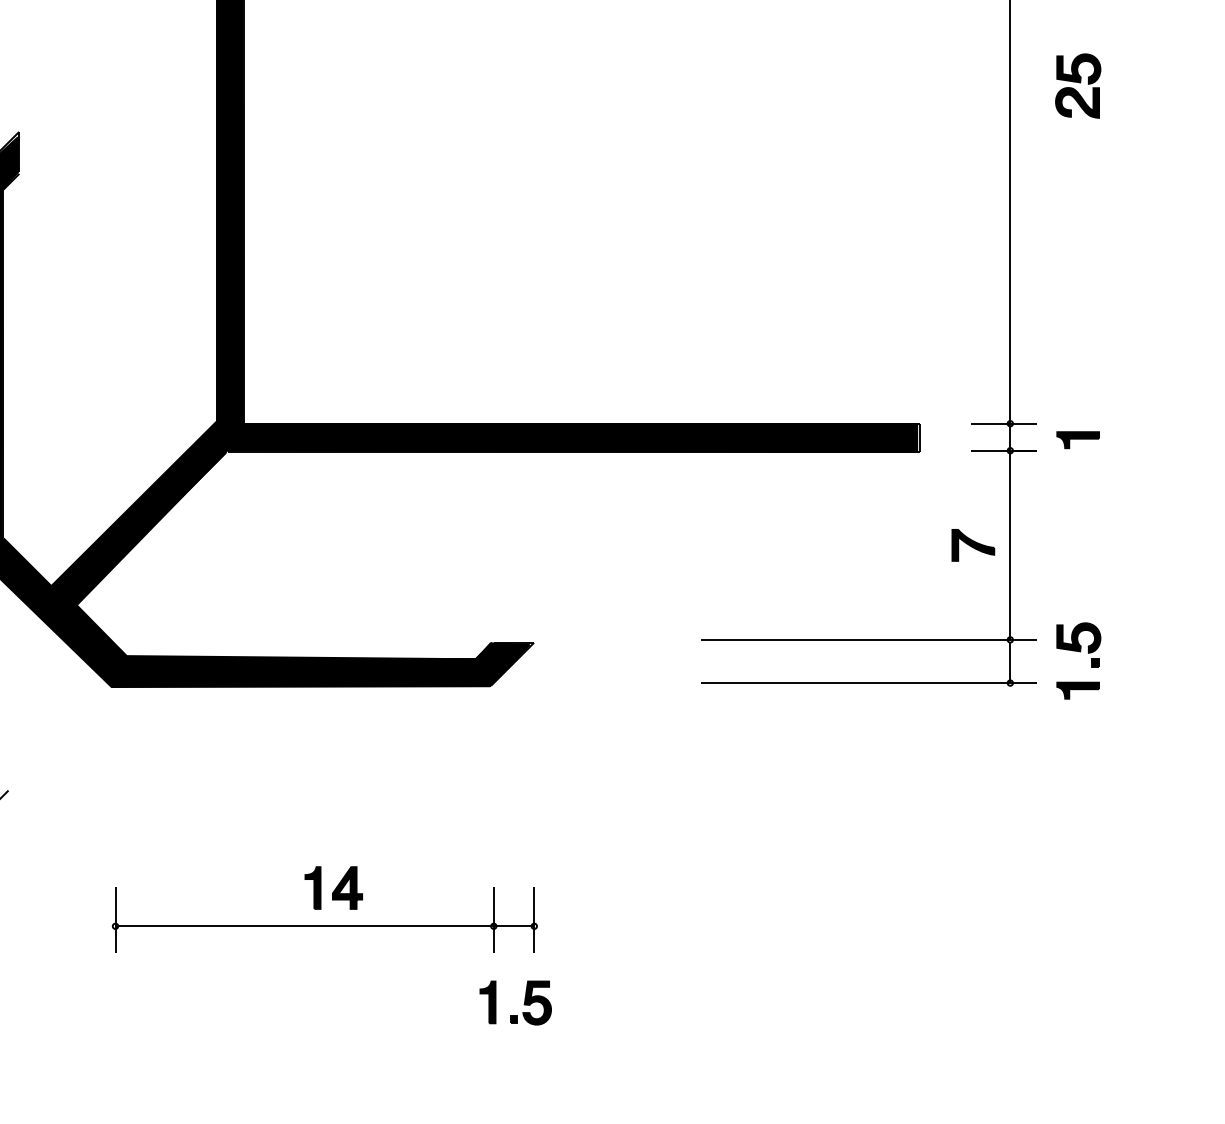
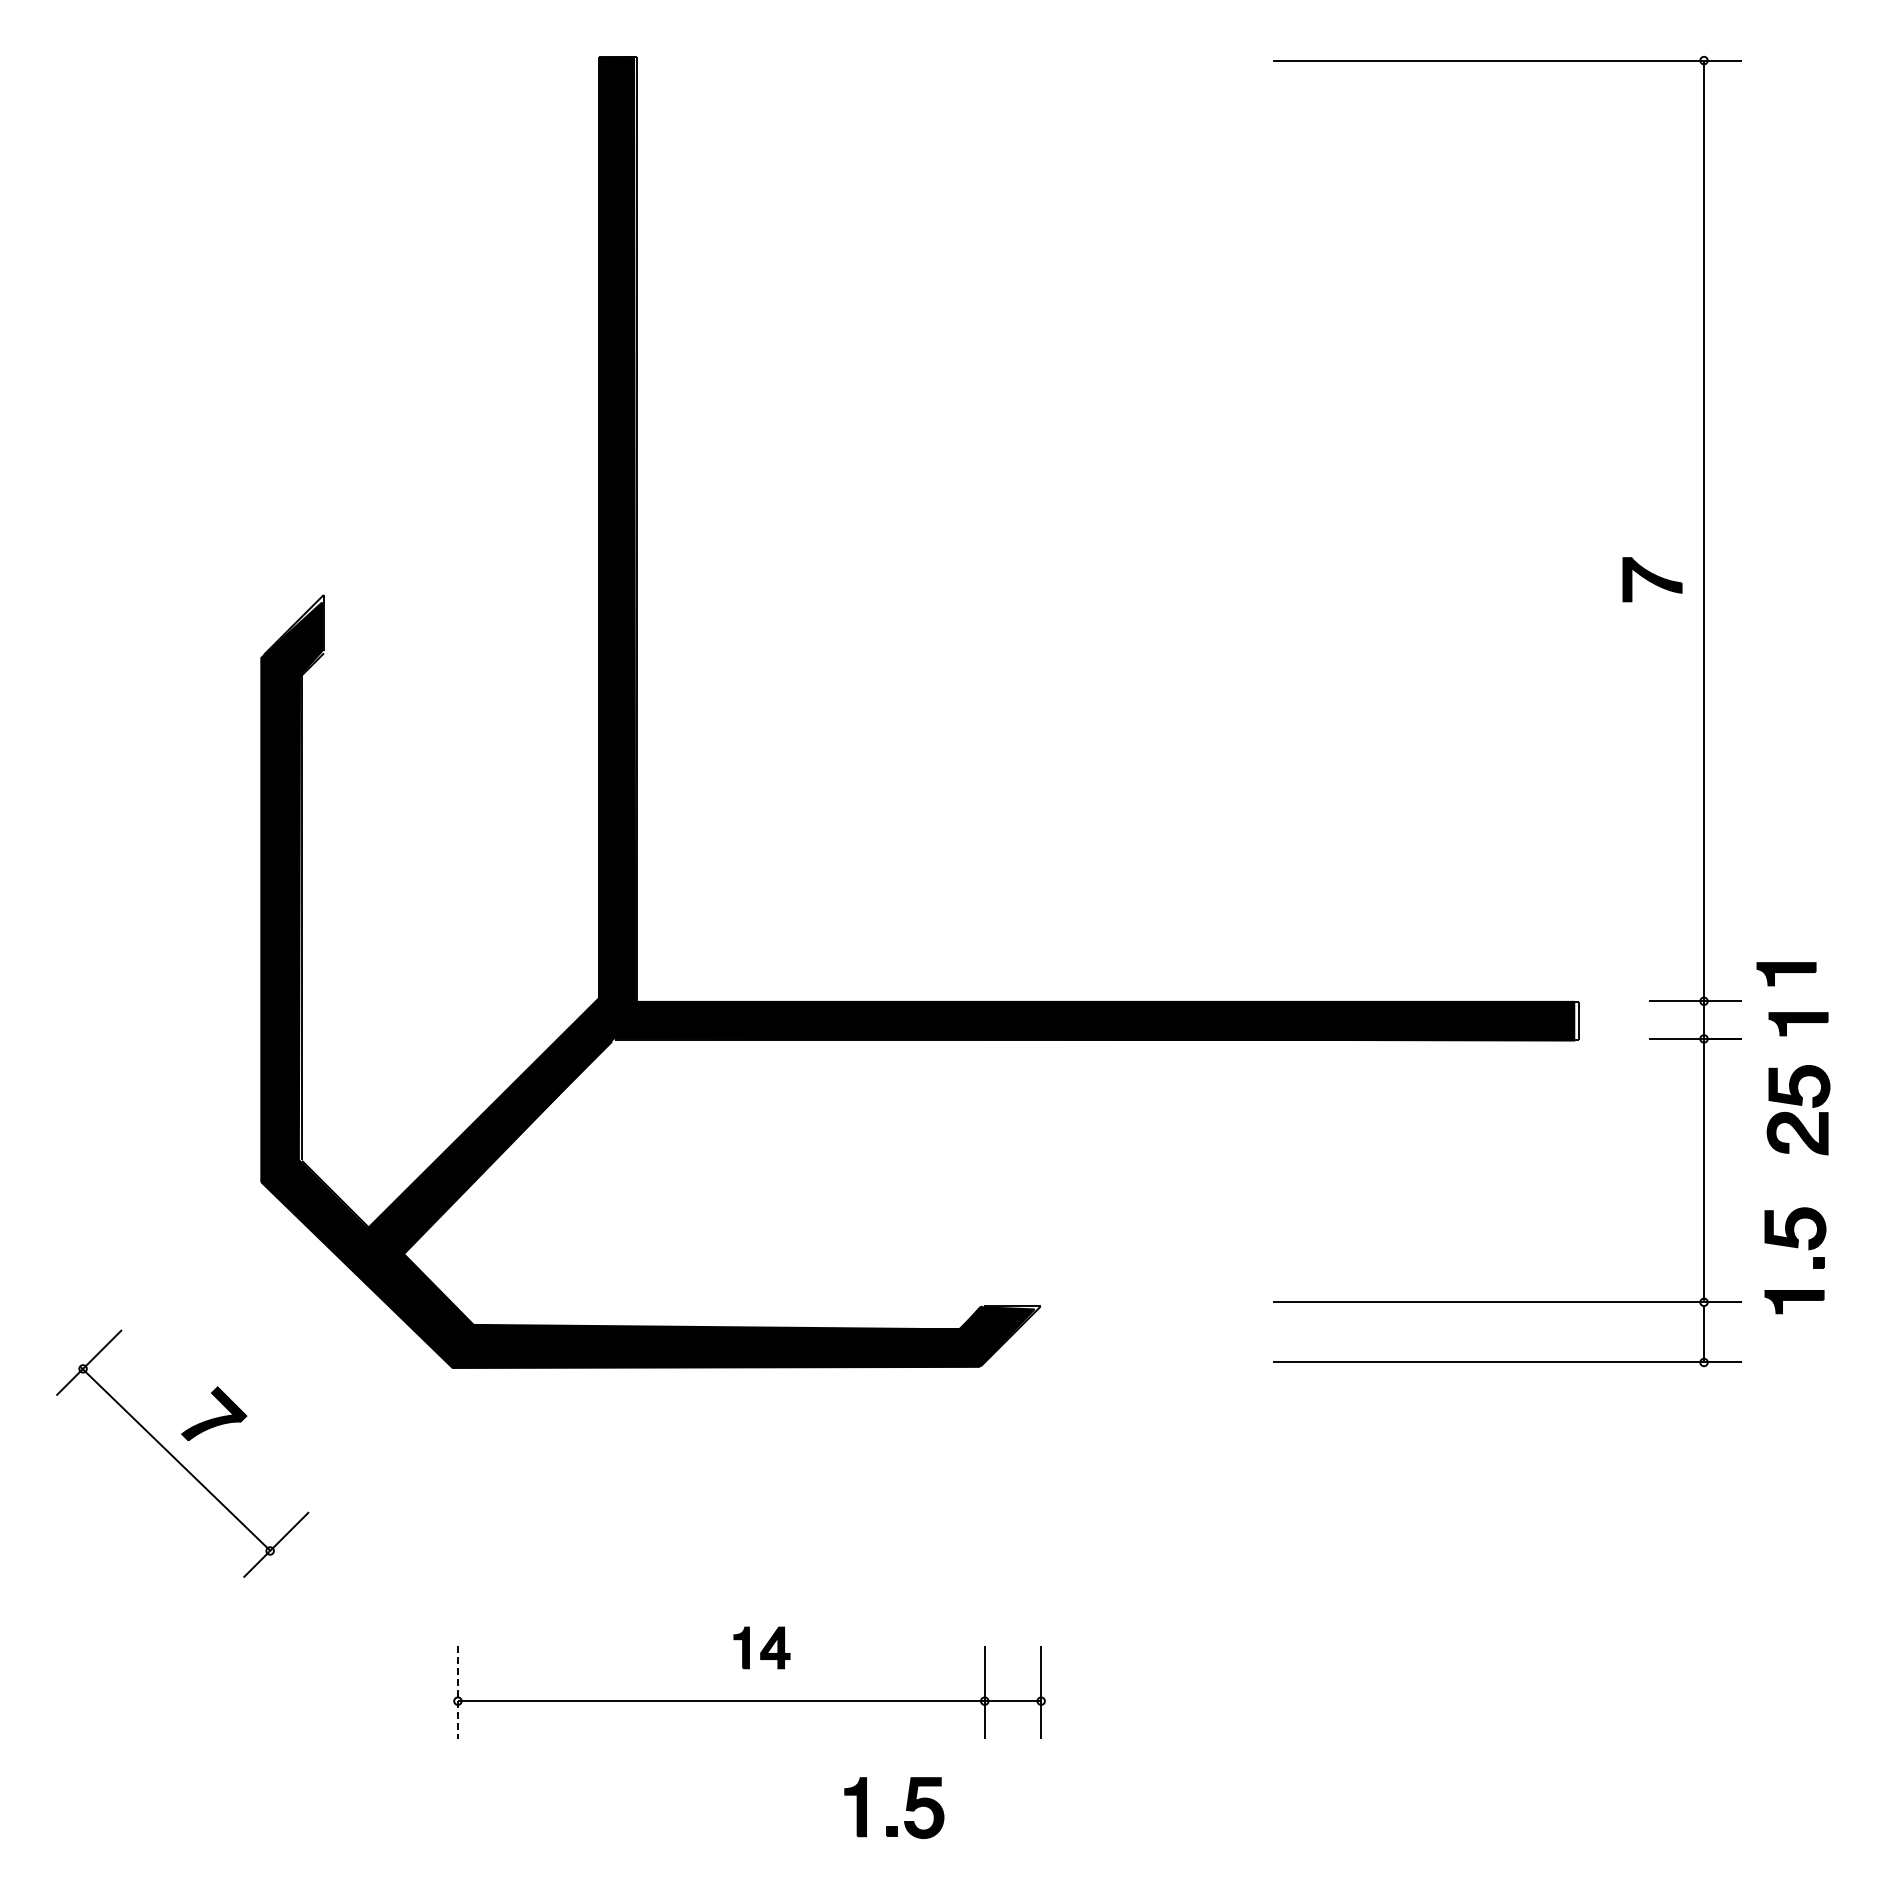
part: (1078, 86) -> (1798, 1110), moved
part: (1069, 404) -> (1786, 974), added
part: (973, 545) -> (1652, 579), moved
part: (1080, 652) -> (1797, 1248), moved
part: (333, 887) -> (761, 1647), size x0.7
line: (115, 920) -> (457, 1693), solid -> dashed
part: (524, 1002) -> (906, 1807), moved

